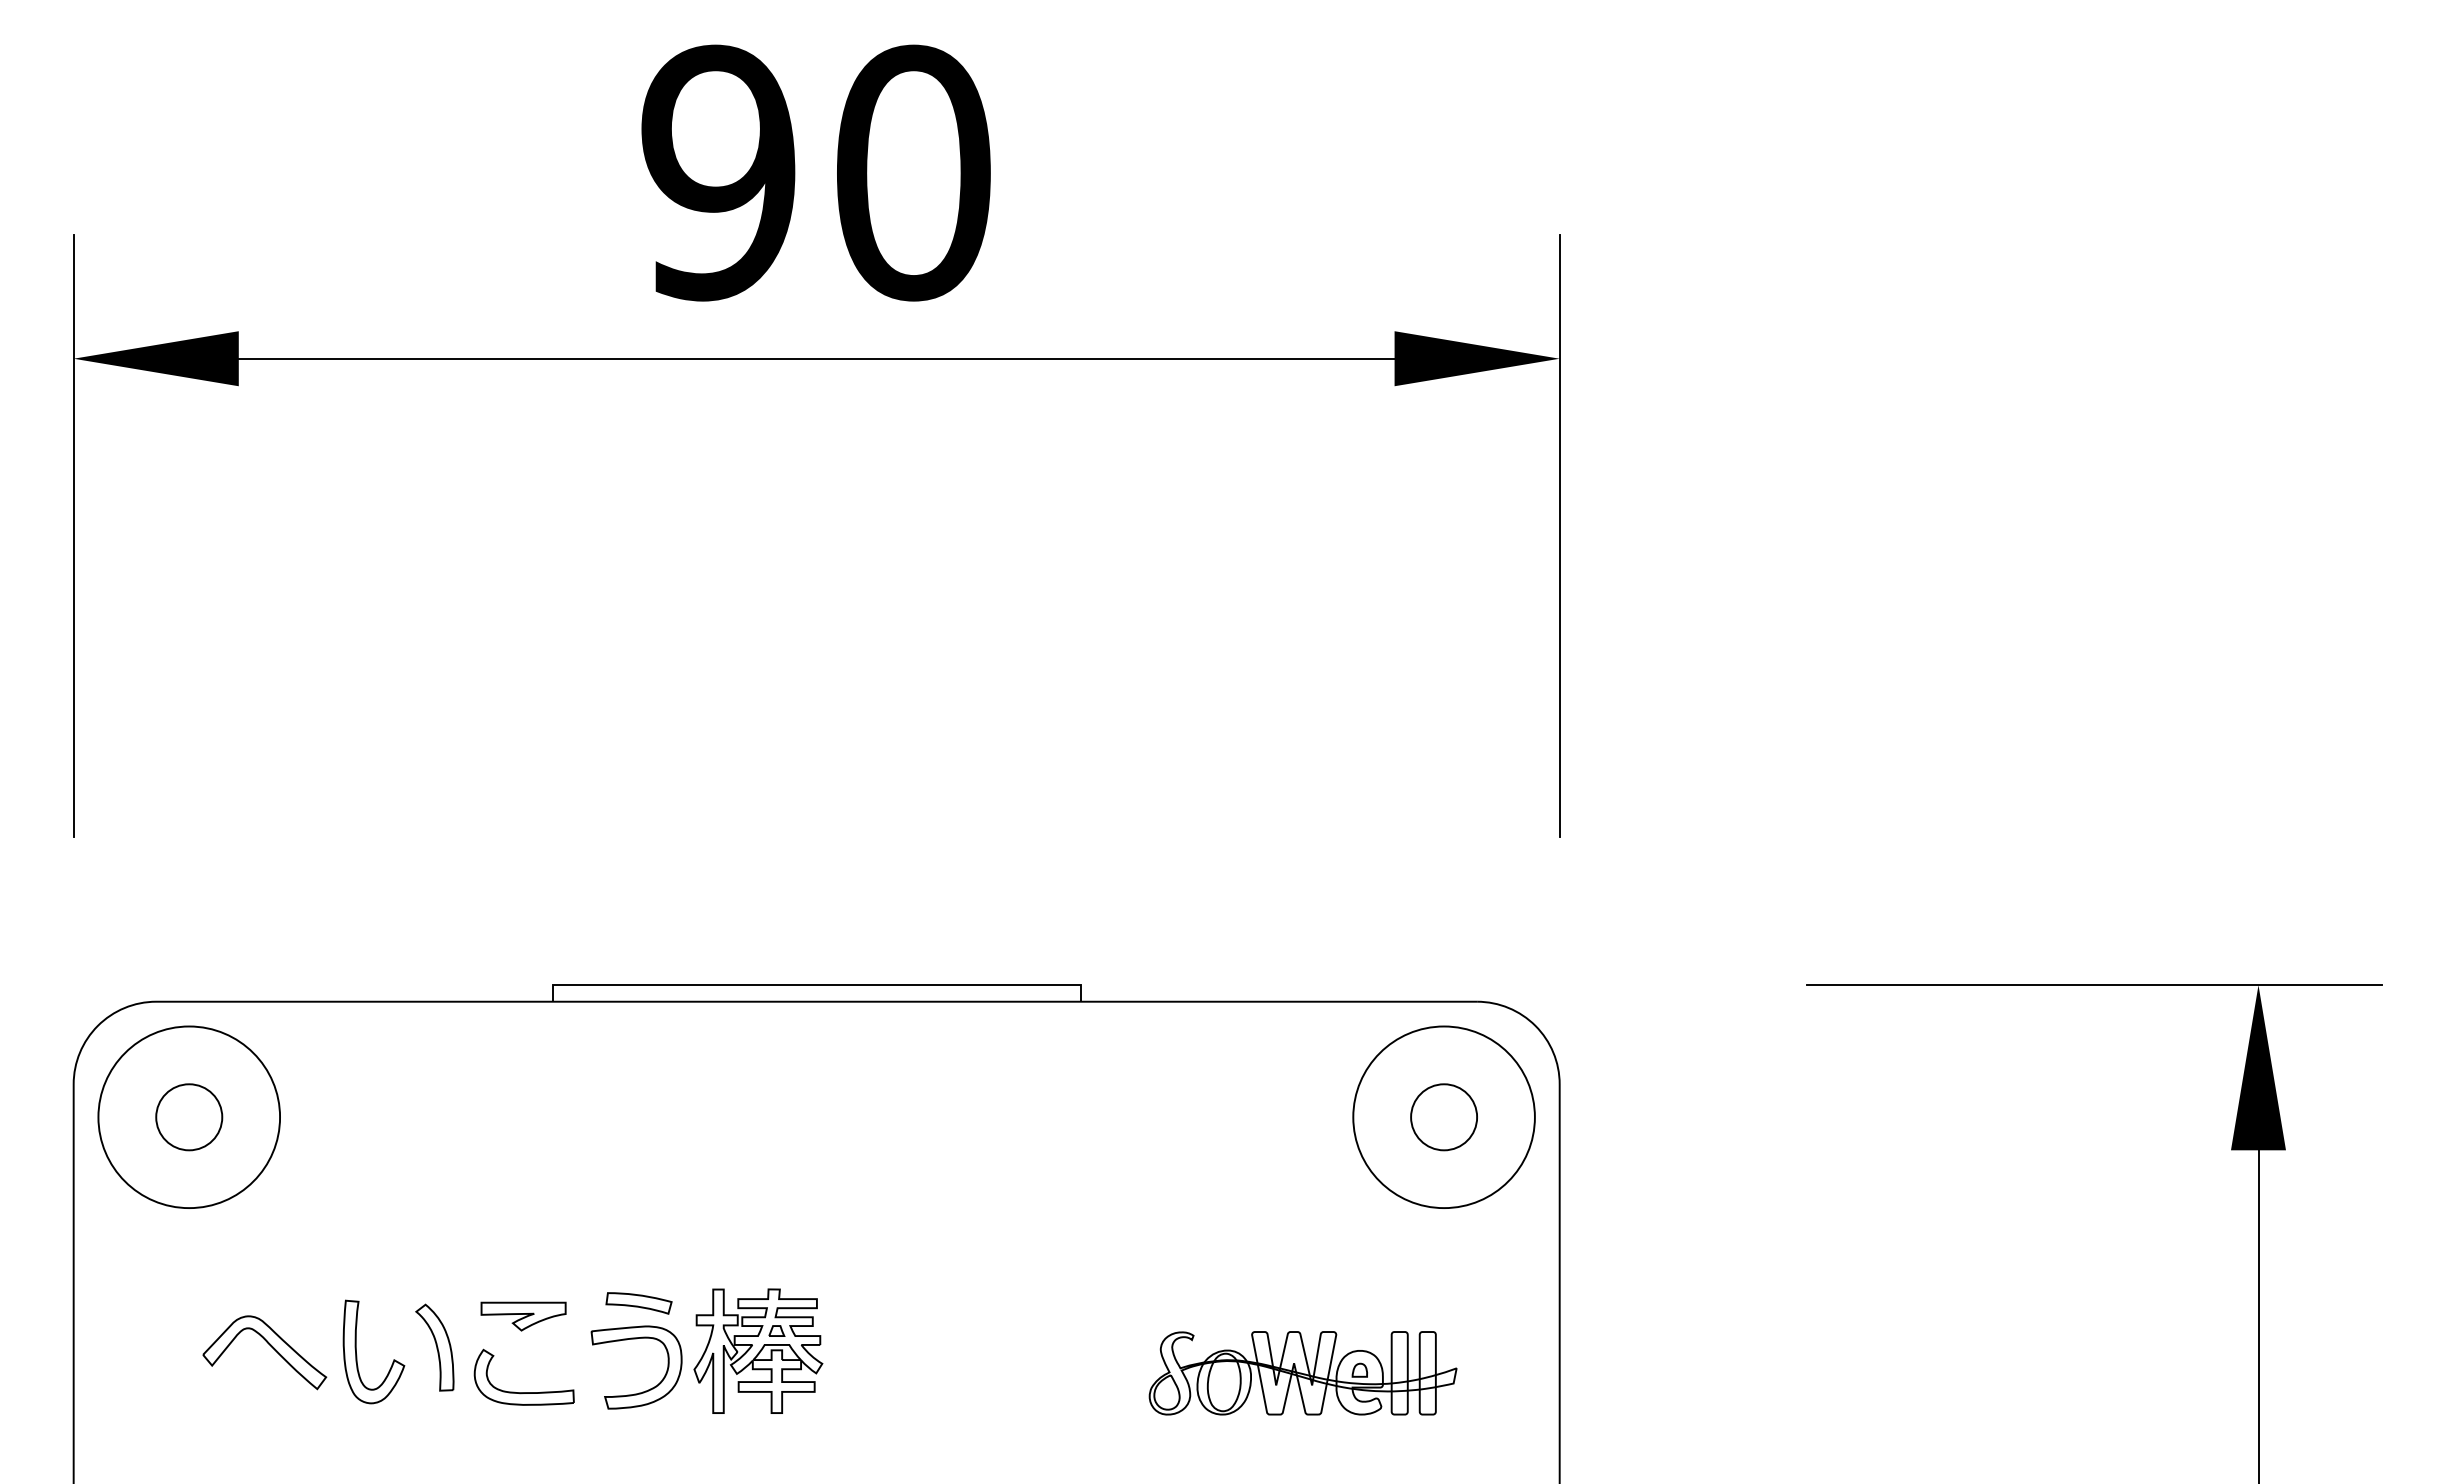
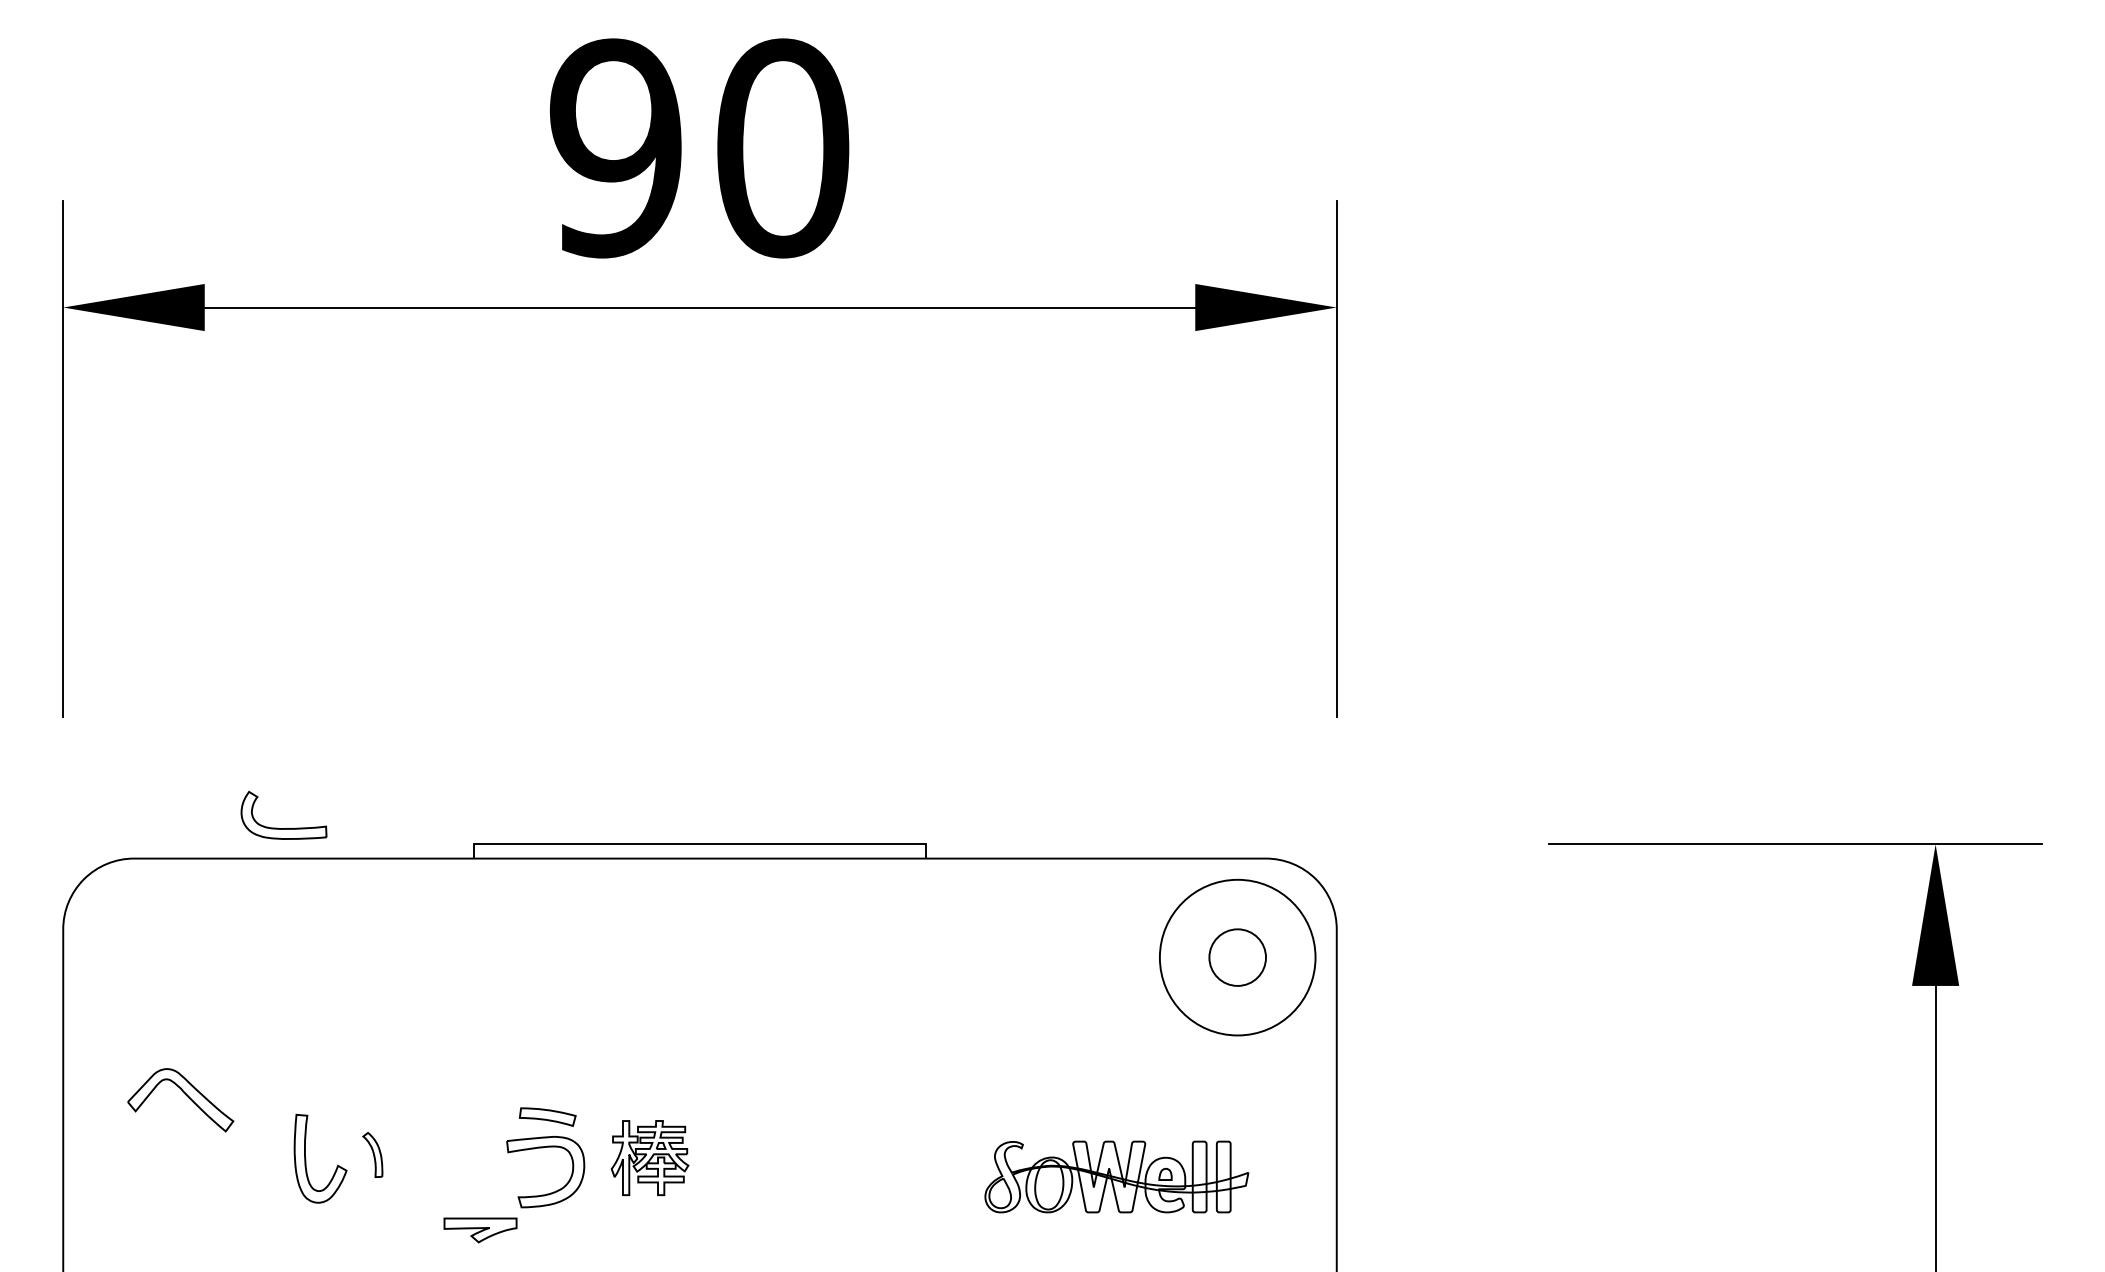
part: (188, 1116) -> (161, 956), removed
part: (523, 1316) -> (480, 1230), moved
part: (270, 1346) -> (185, 1094), moved
part: (434, 1347) -> (372, 1154), size x0.6
part: (758, 1350) -> (650, 1157), size x0.7
part: (523, 1392) -> (283, 828), moved

